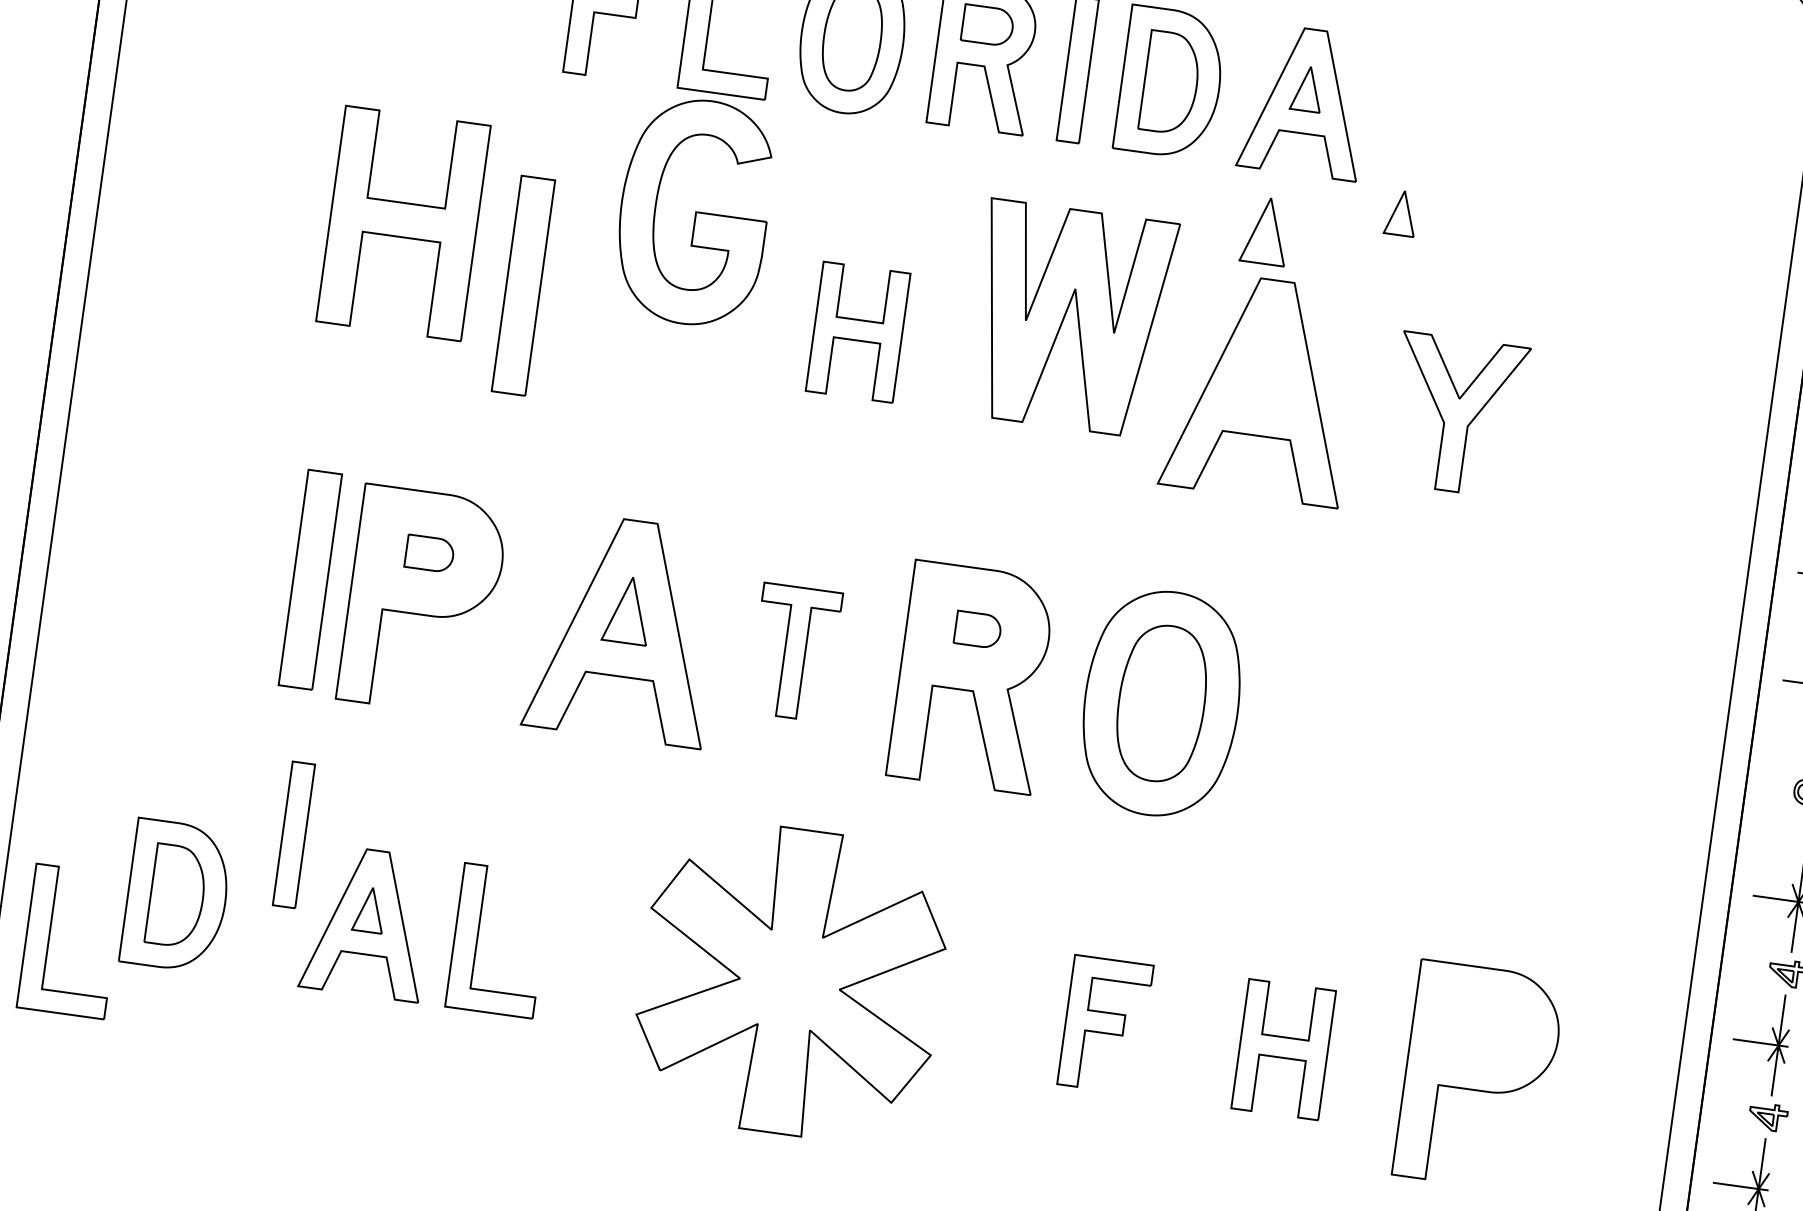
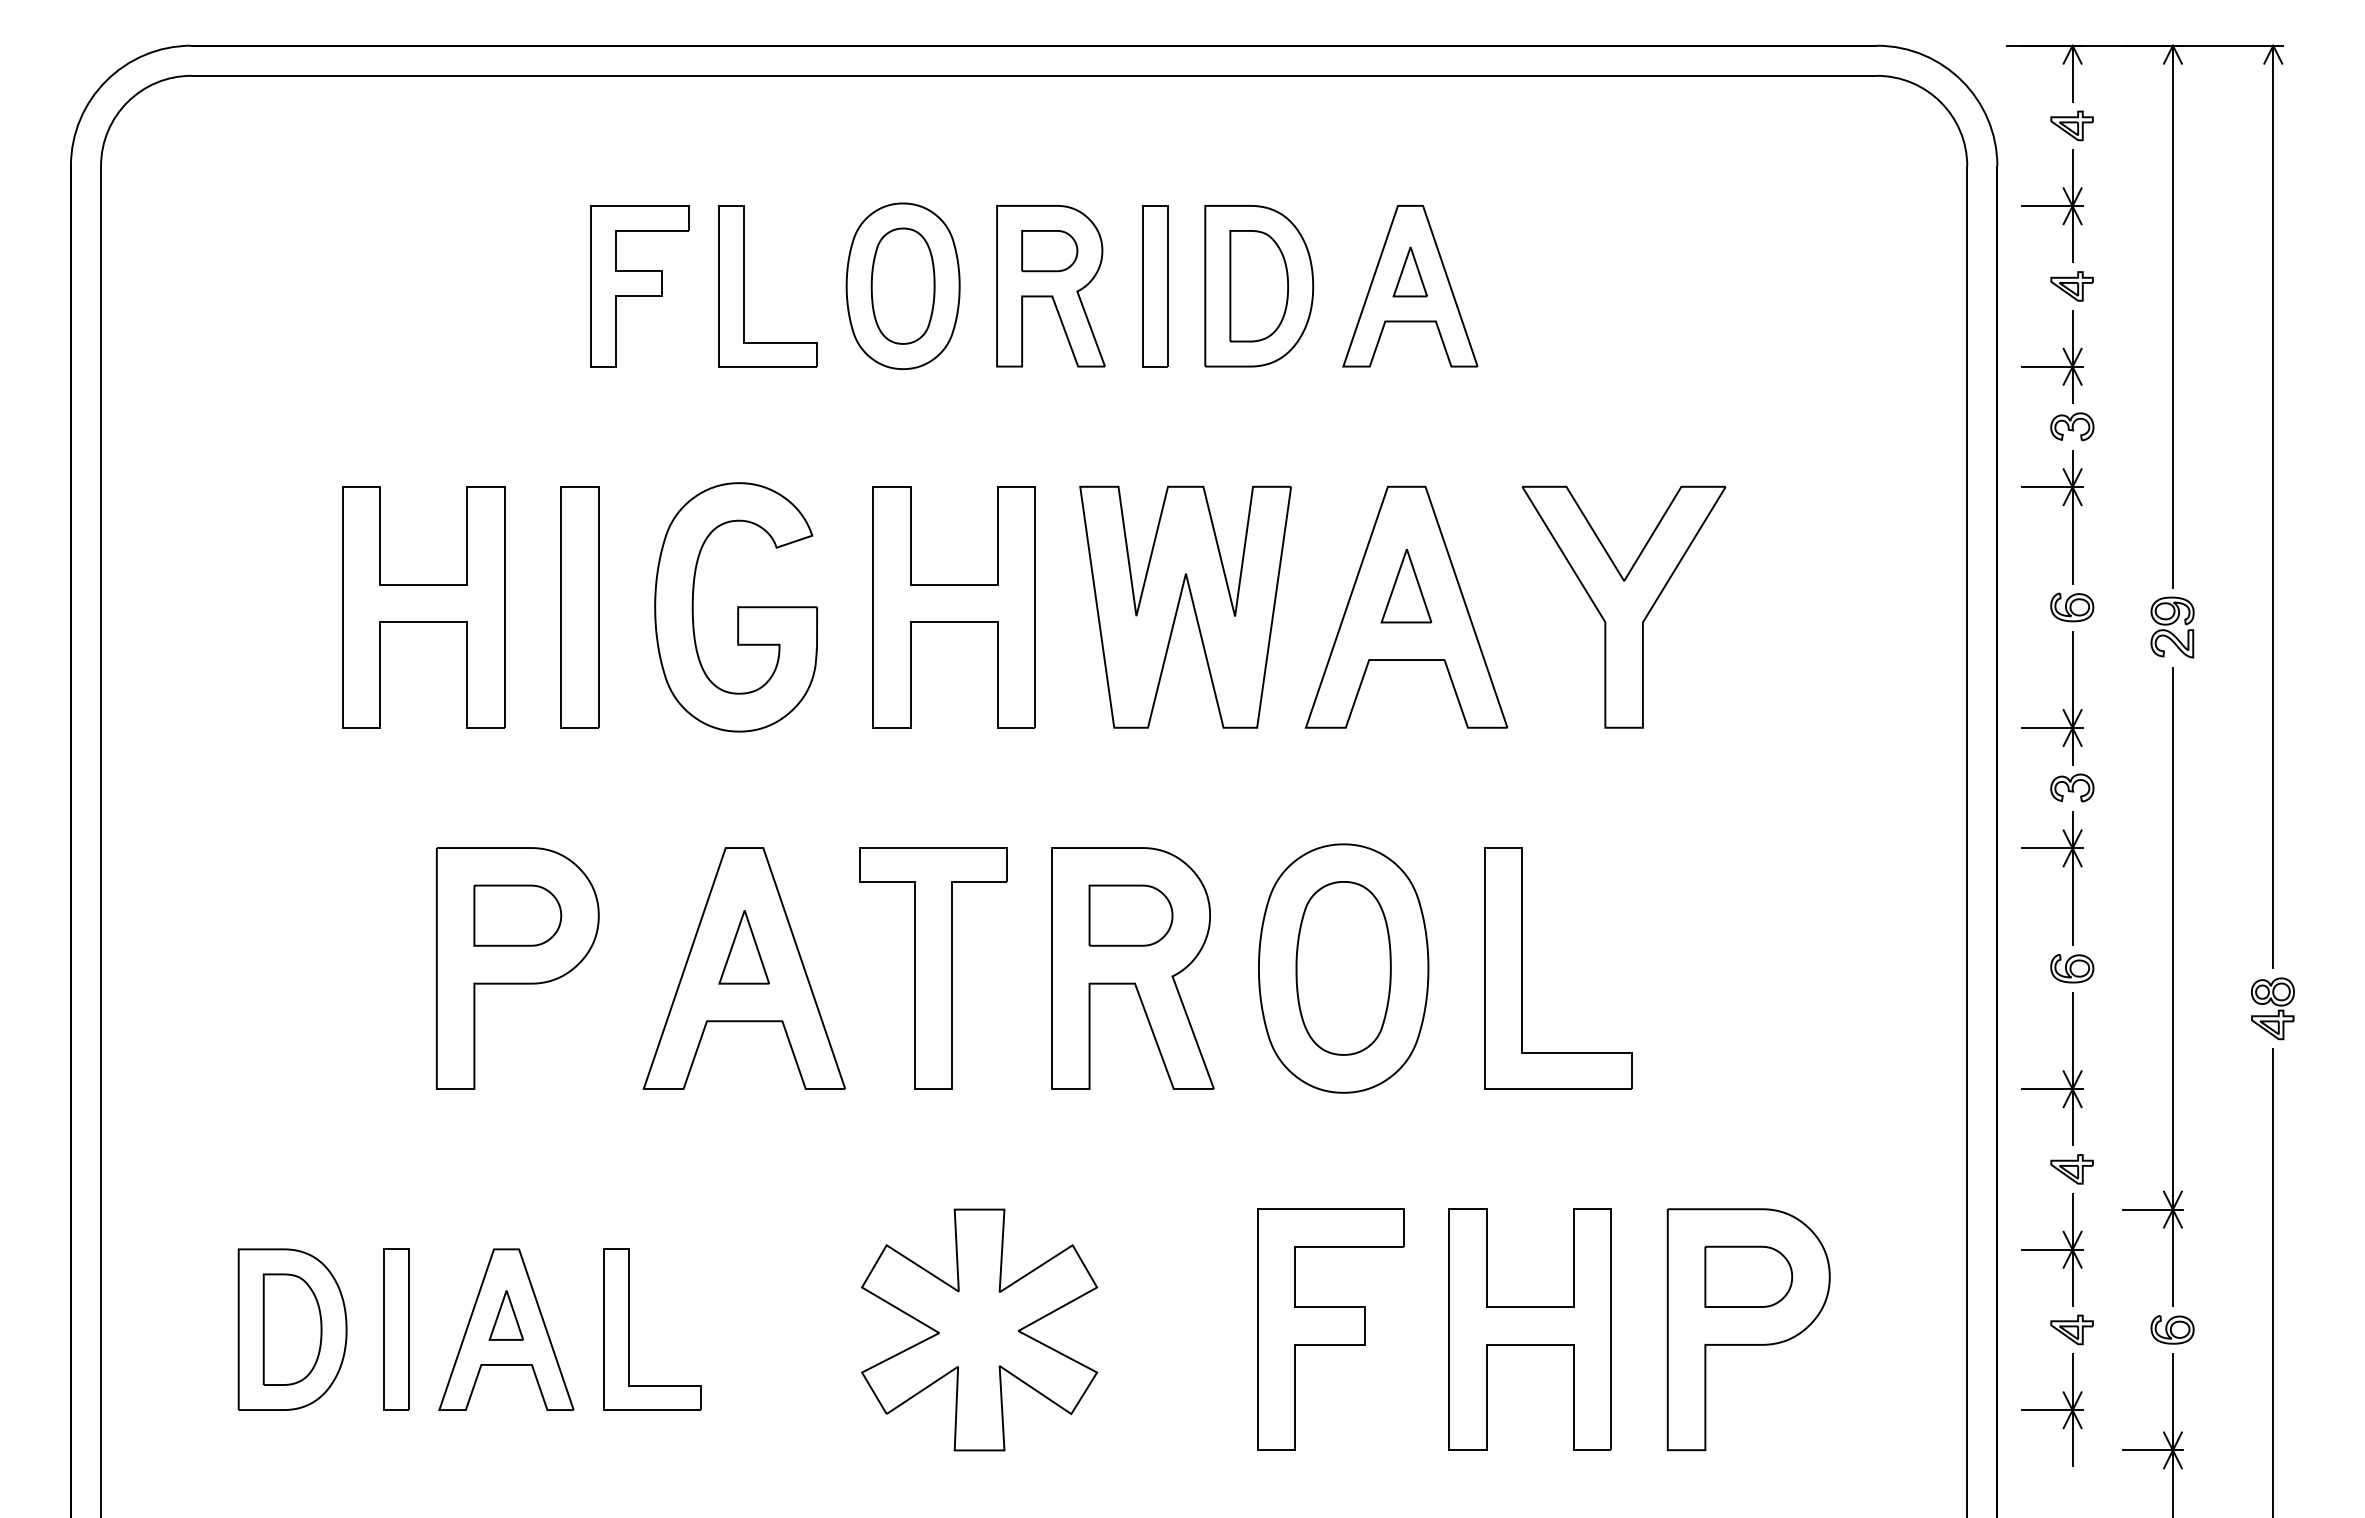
part: (693, 212) -> (735, 607), moved
part: (1400, 212) -> (1531, 393), removed
part: (403, 223) -> (423, 607), moved
part: (1266, 231) -> (1406, 586), moved
part: (1065, 315) -> (1179, 604), moved
part: (857, 332) -> (953, 607), size x1.67
part: (1456, 414) -> (1623, 606), size x1.43
part: (429, 553) -> (517, 915), size x1.67
part: (310, 579) -> (390, 962), removed
part: (977, 629) -> (1130, 915), size x1.67
part: (794, 652) -> (933, 968), size x1.67
part: (1321, 725) -> (1522, 968), added
part: (293, 834) -> (396, 1329), moved
part: (49, 938) -> (159, 1395), removed
part: (791, 981) -> (979, 1329), size x0.71
part: (1105, 1024) -> (1330, 1329), size x1.67
part: (1485, 1029) -> (1748, 1276), added
part: (1283, 1049) -> (1529, 1329), size x1.67

